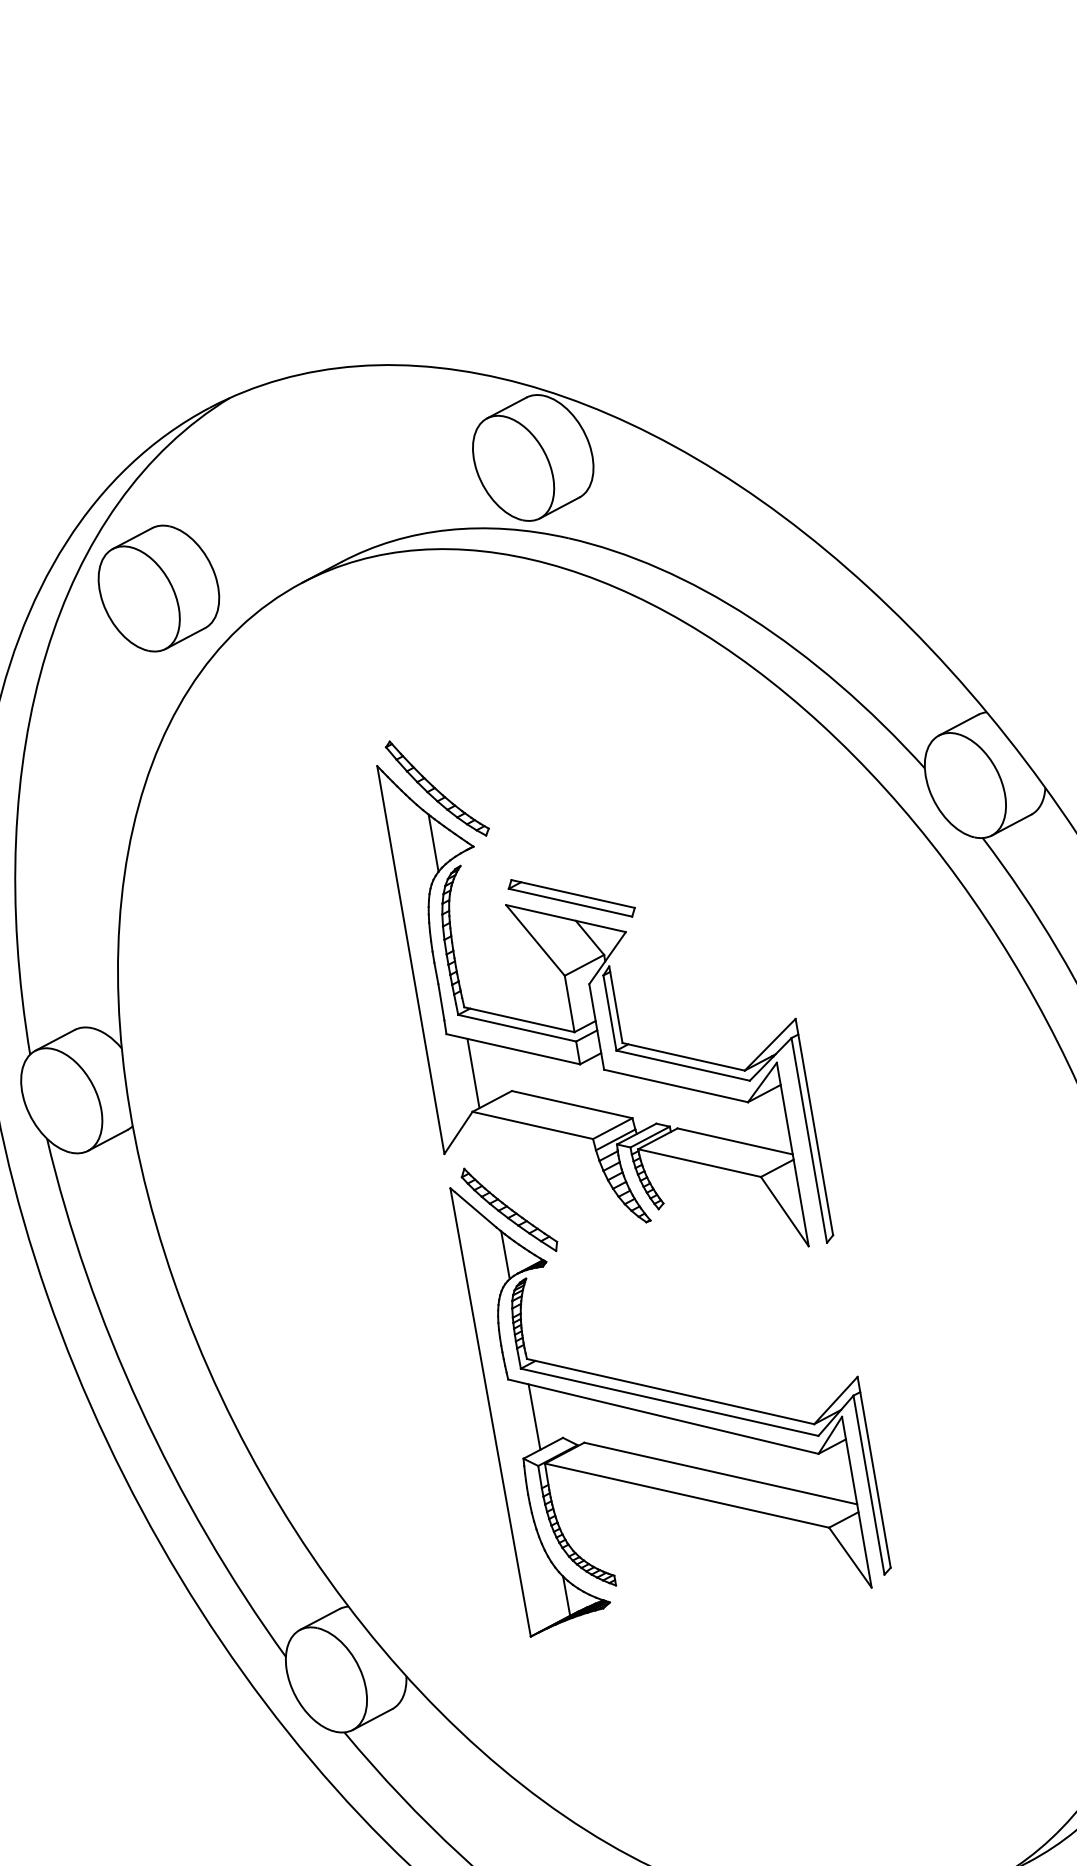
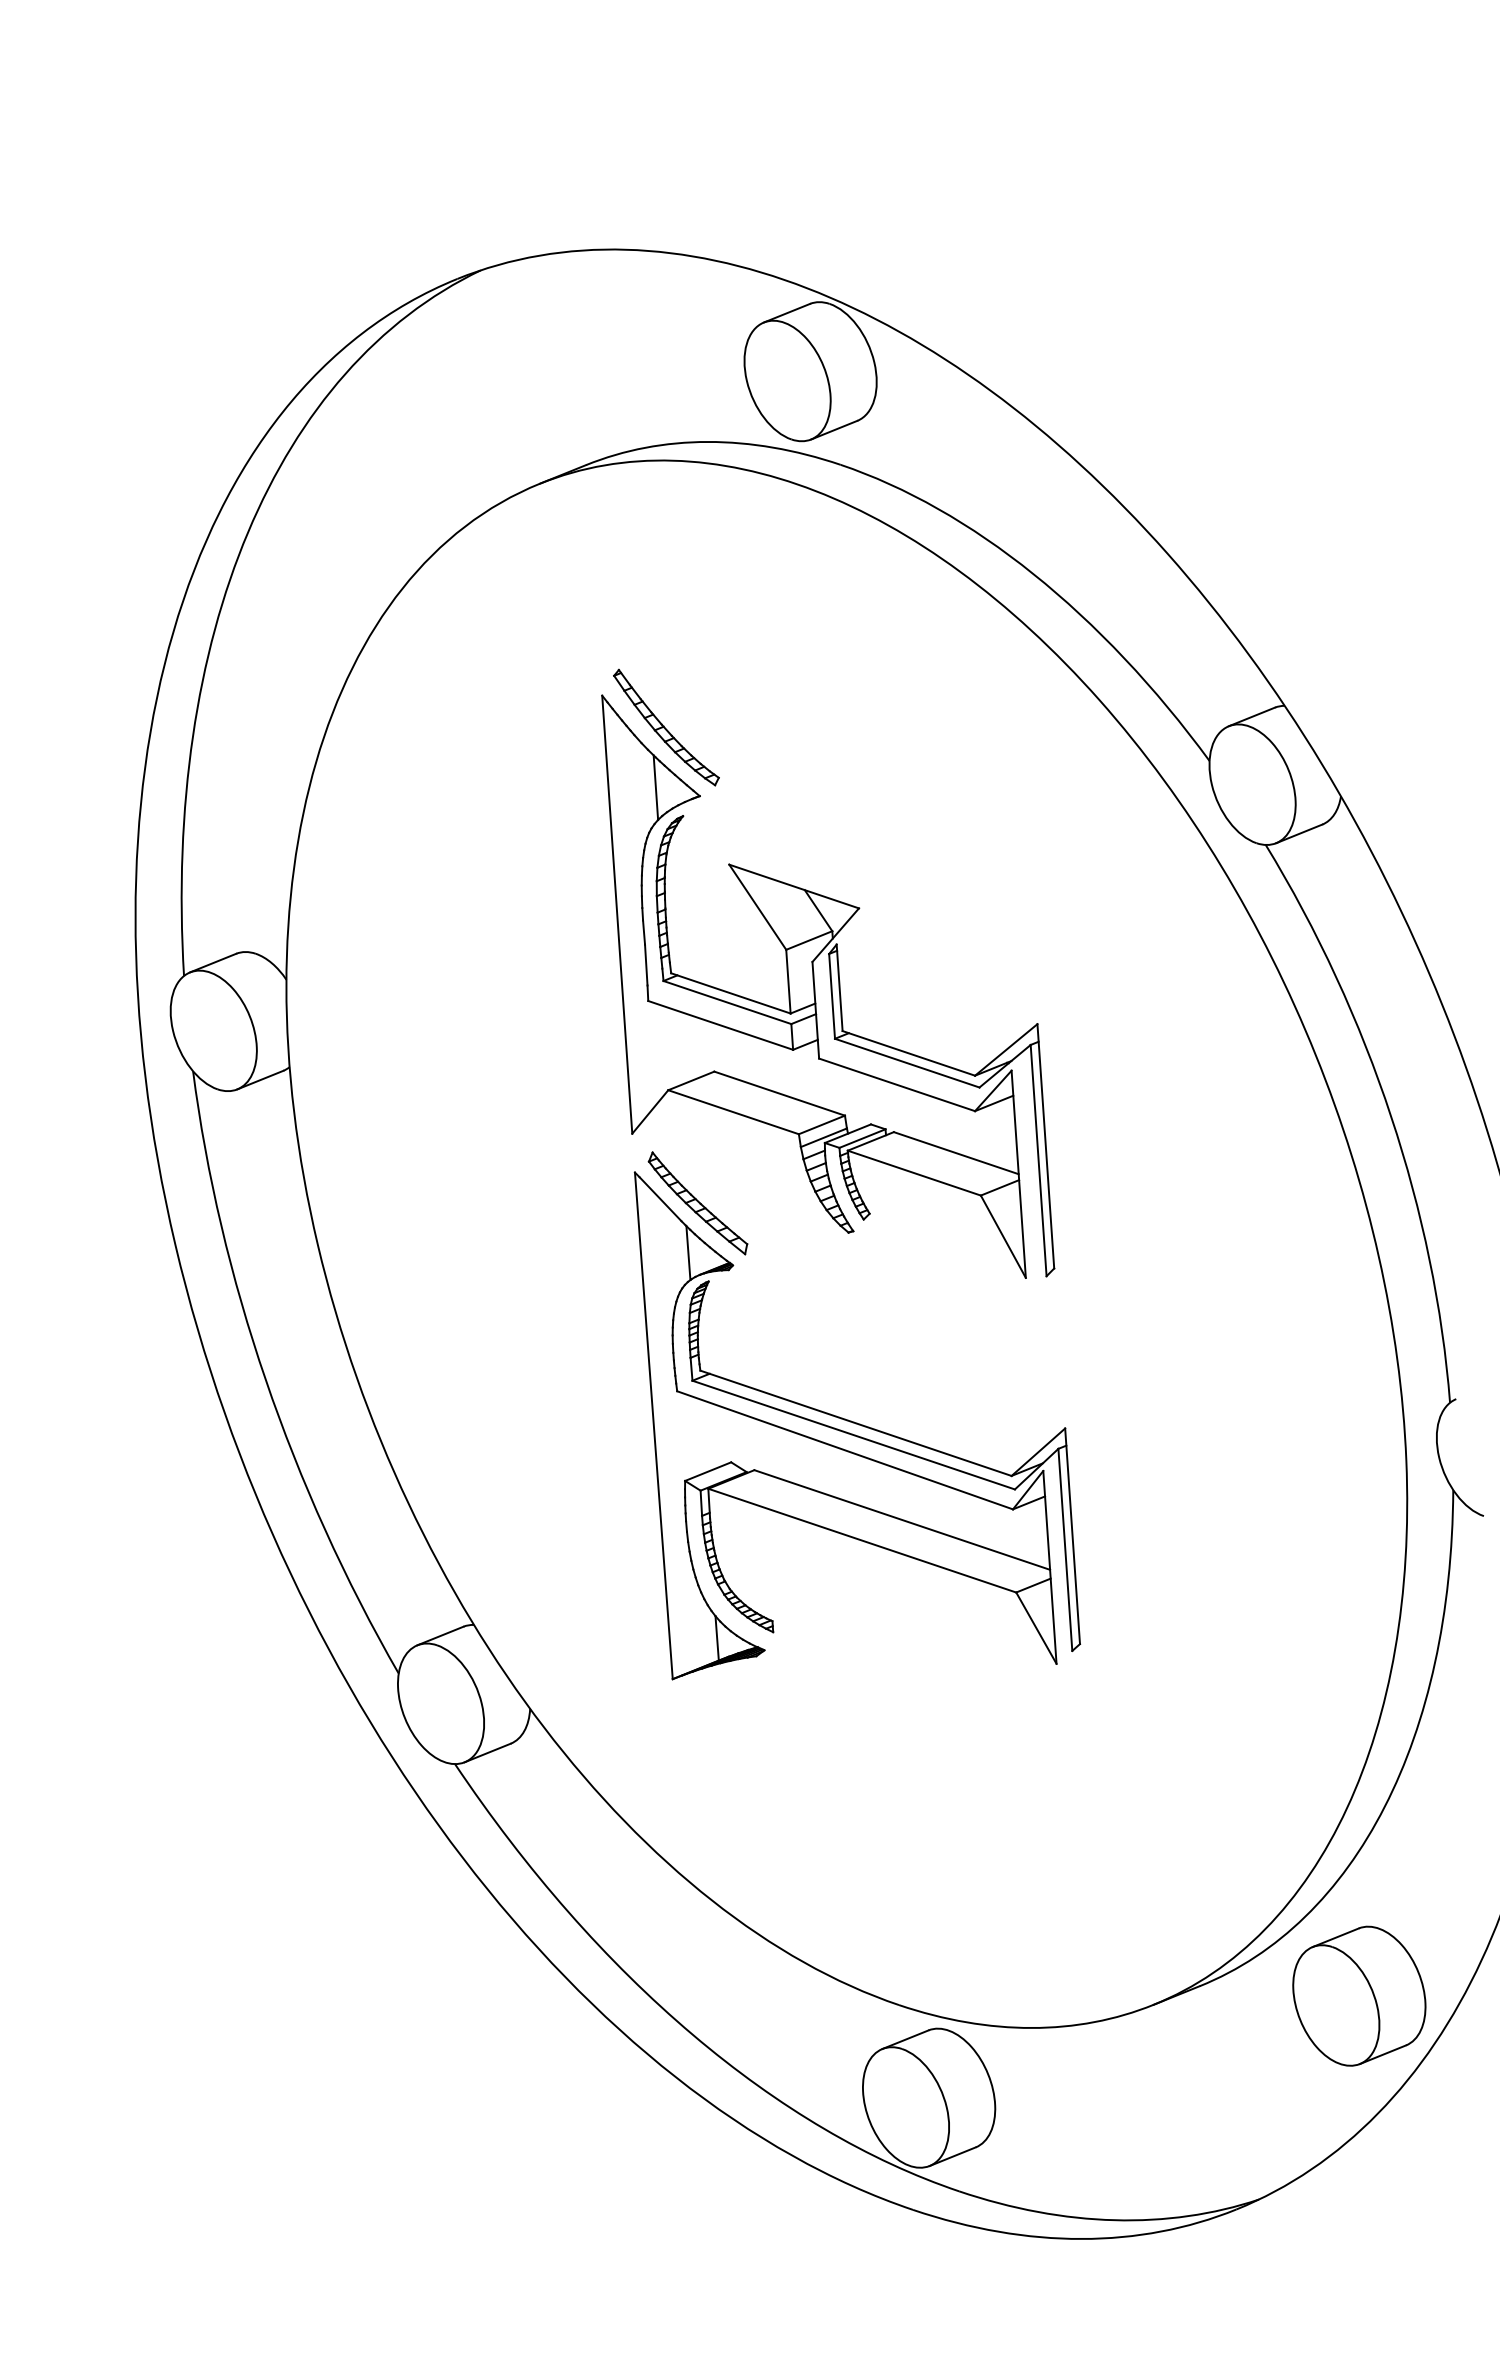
part: (159, 588) -> (380, 473), removed
part: (571, 898) -> (802, 864), removed
line: (473, 1073) -> (673, 1047), removed
line: (533, 1416) -> (701, 1435), removed

